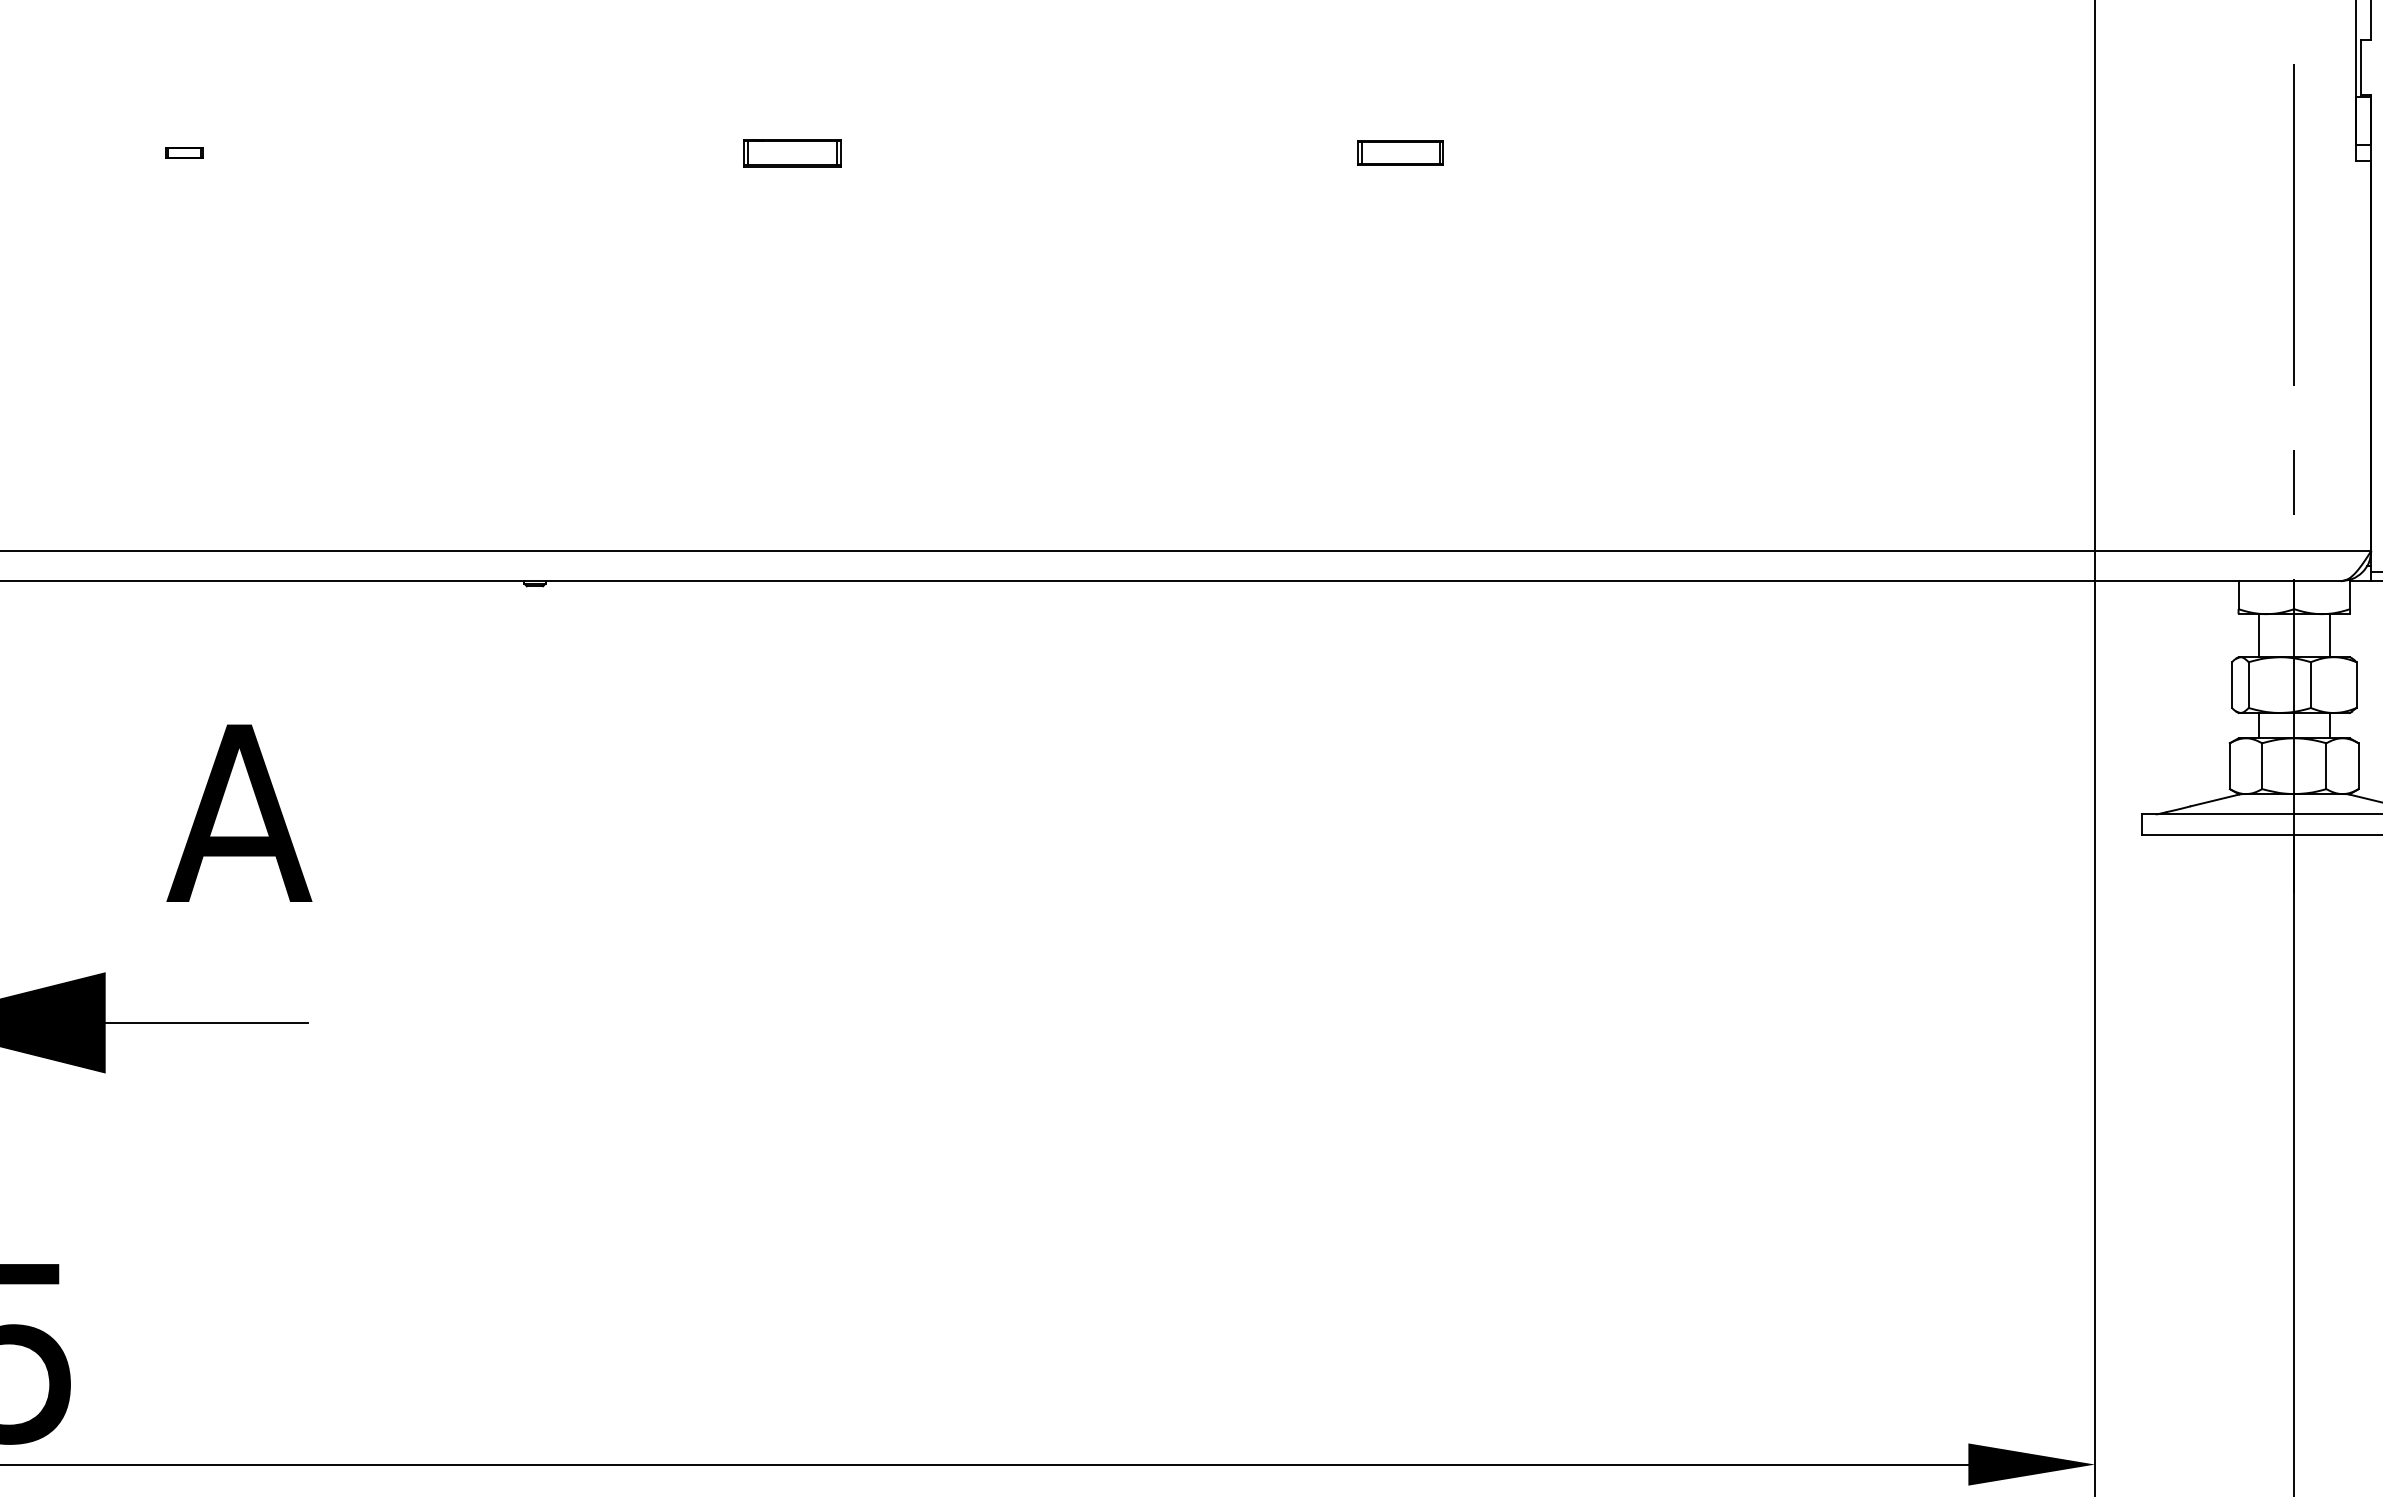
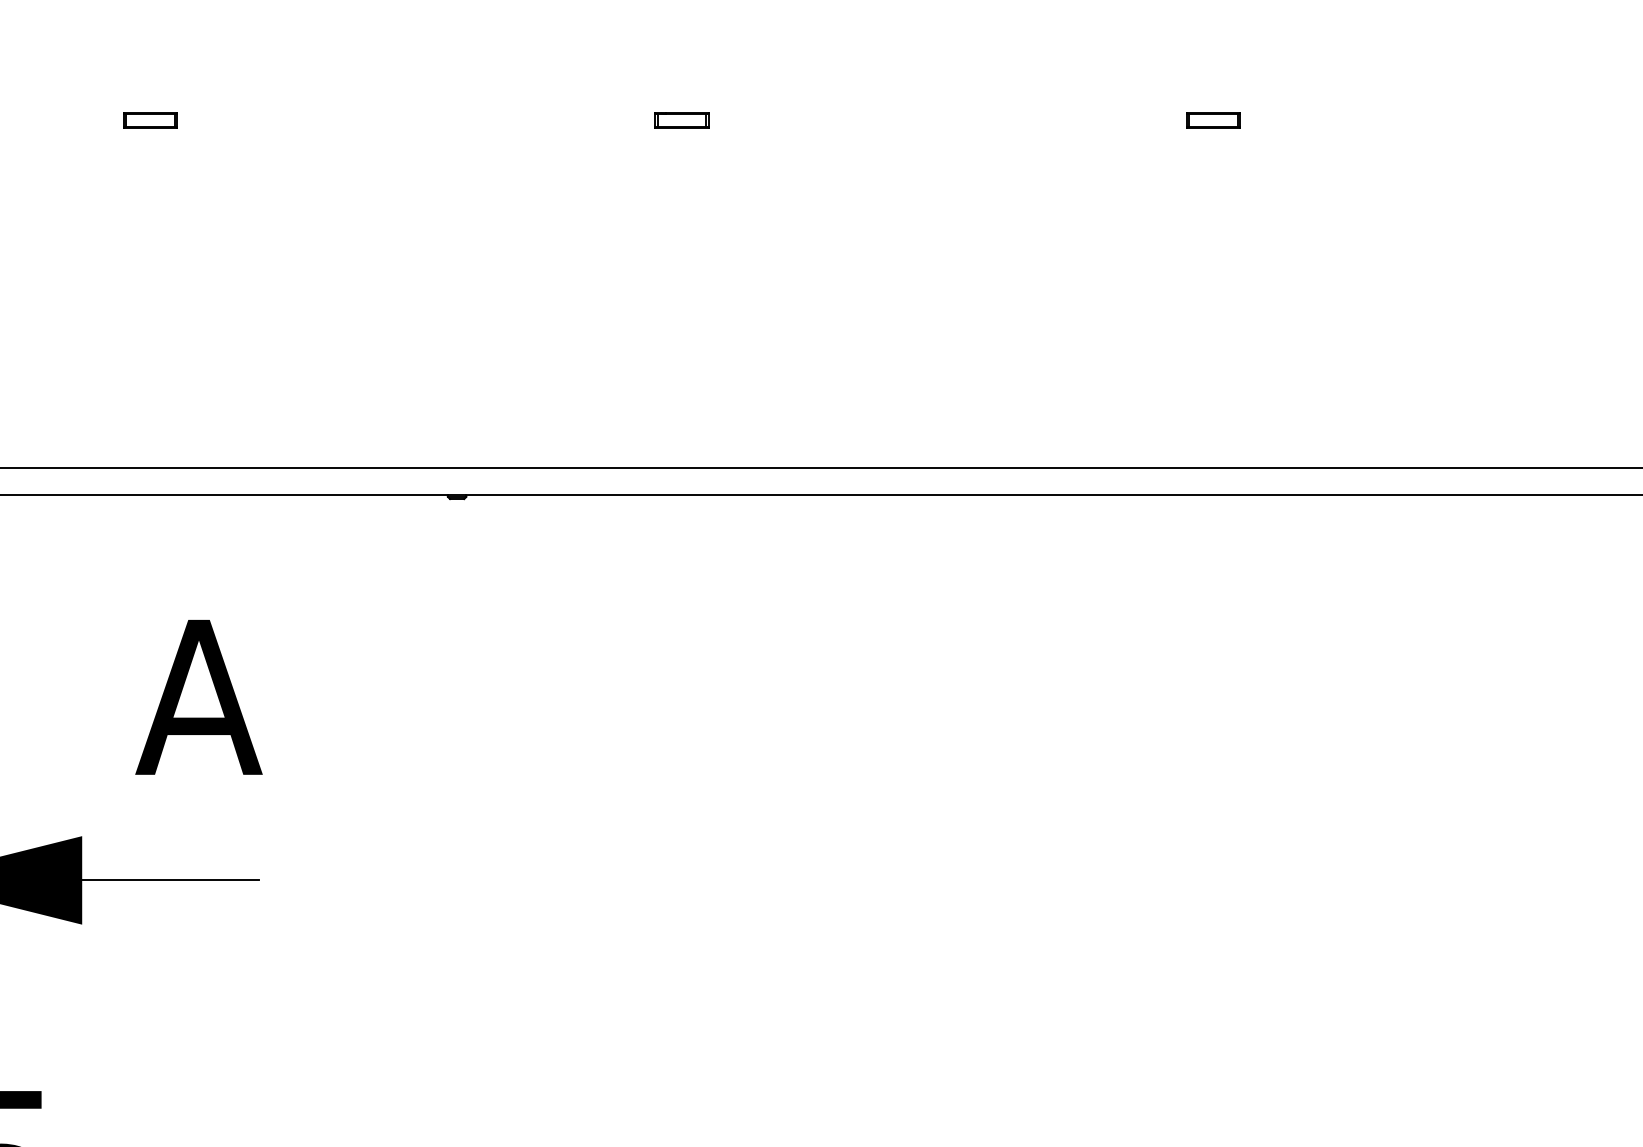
part: (184, 152) -> (151, 120), size x1.67
part: (792, 152) -> (682, 120), size x0.62
part: (1400, 152) -> (1213, 120), size x0.71

